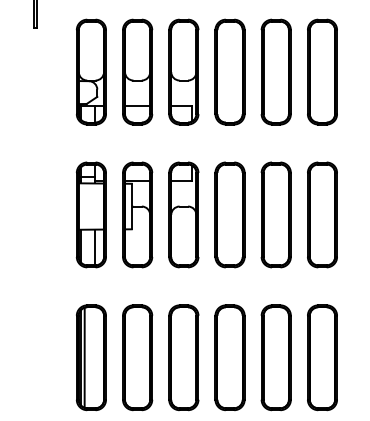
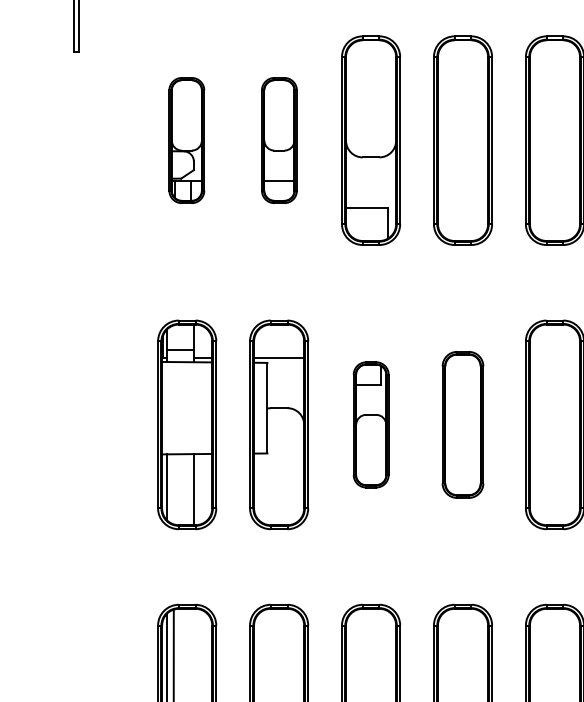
part: (90, 71) -> (185, 139), size x0.6
part: (137, 71) -> (278, 139), size x0.6
part: (183, 214) -> (370, 423), size x0.6
part: (229, 214) -> (461, 423), size x0.7

